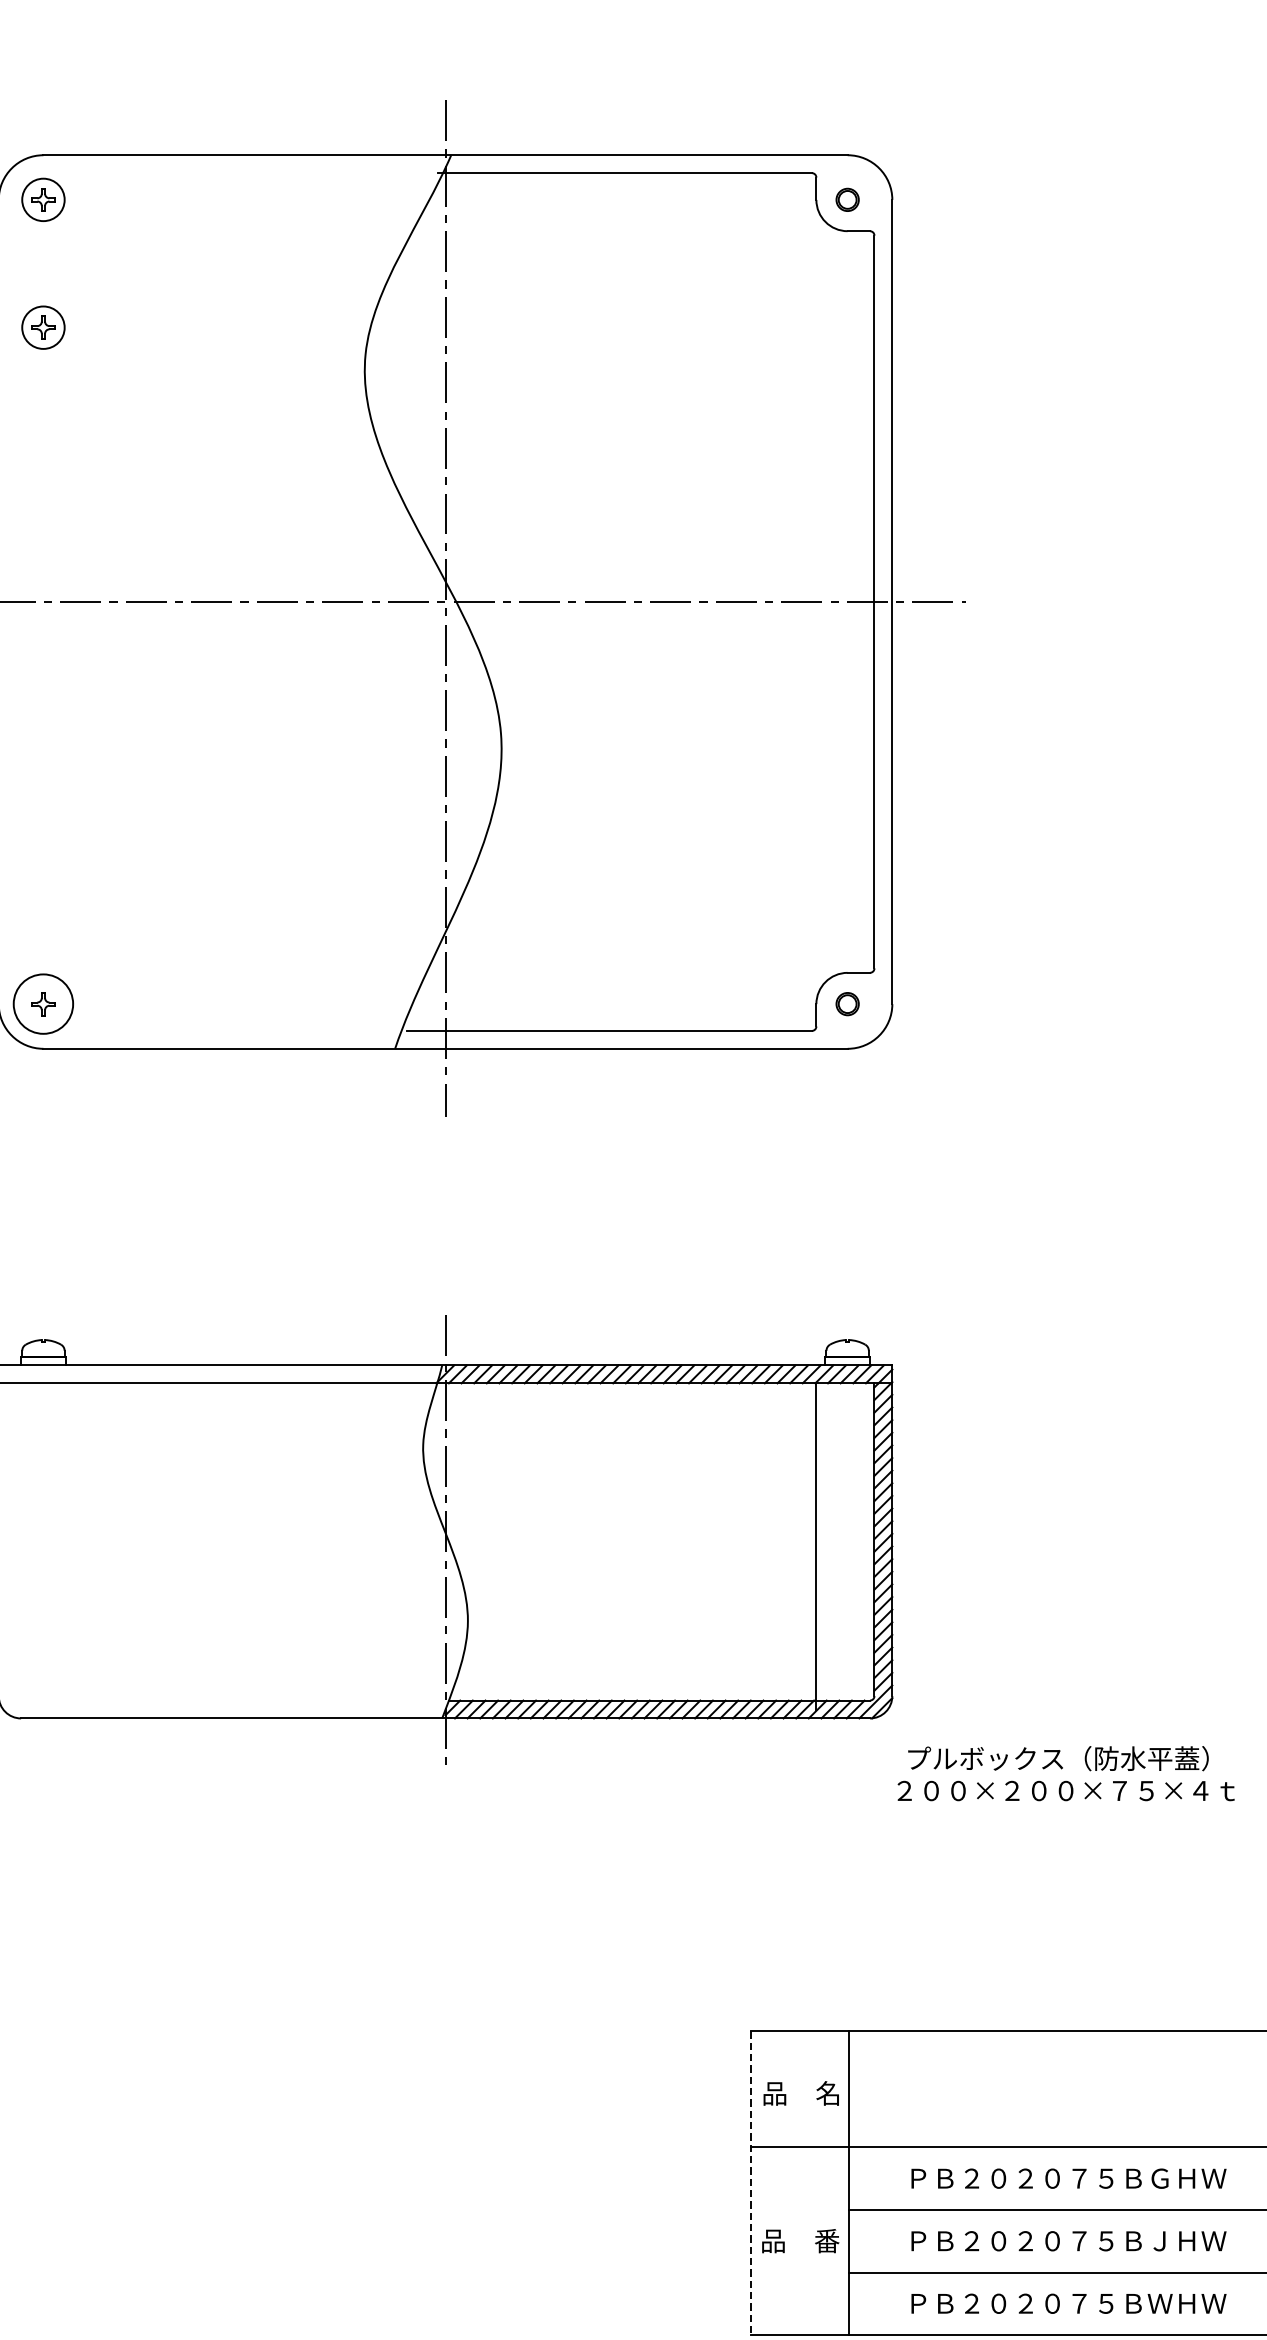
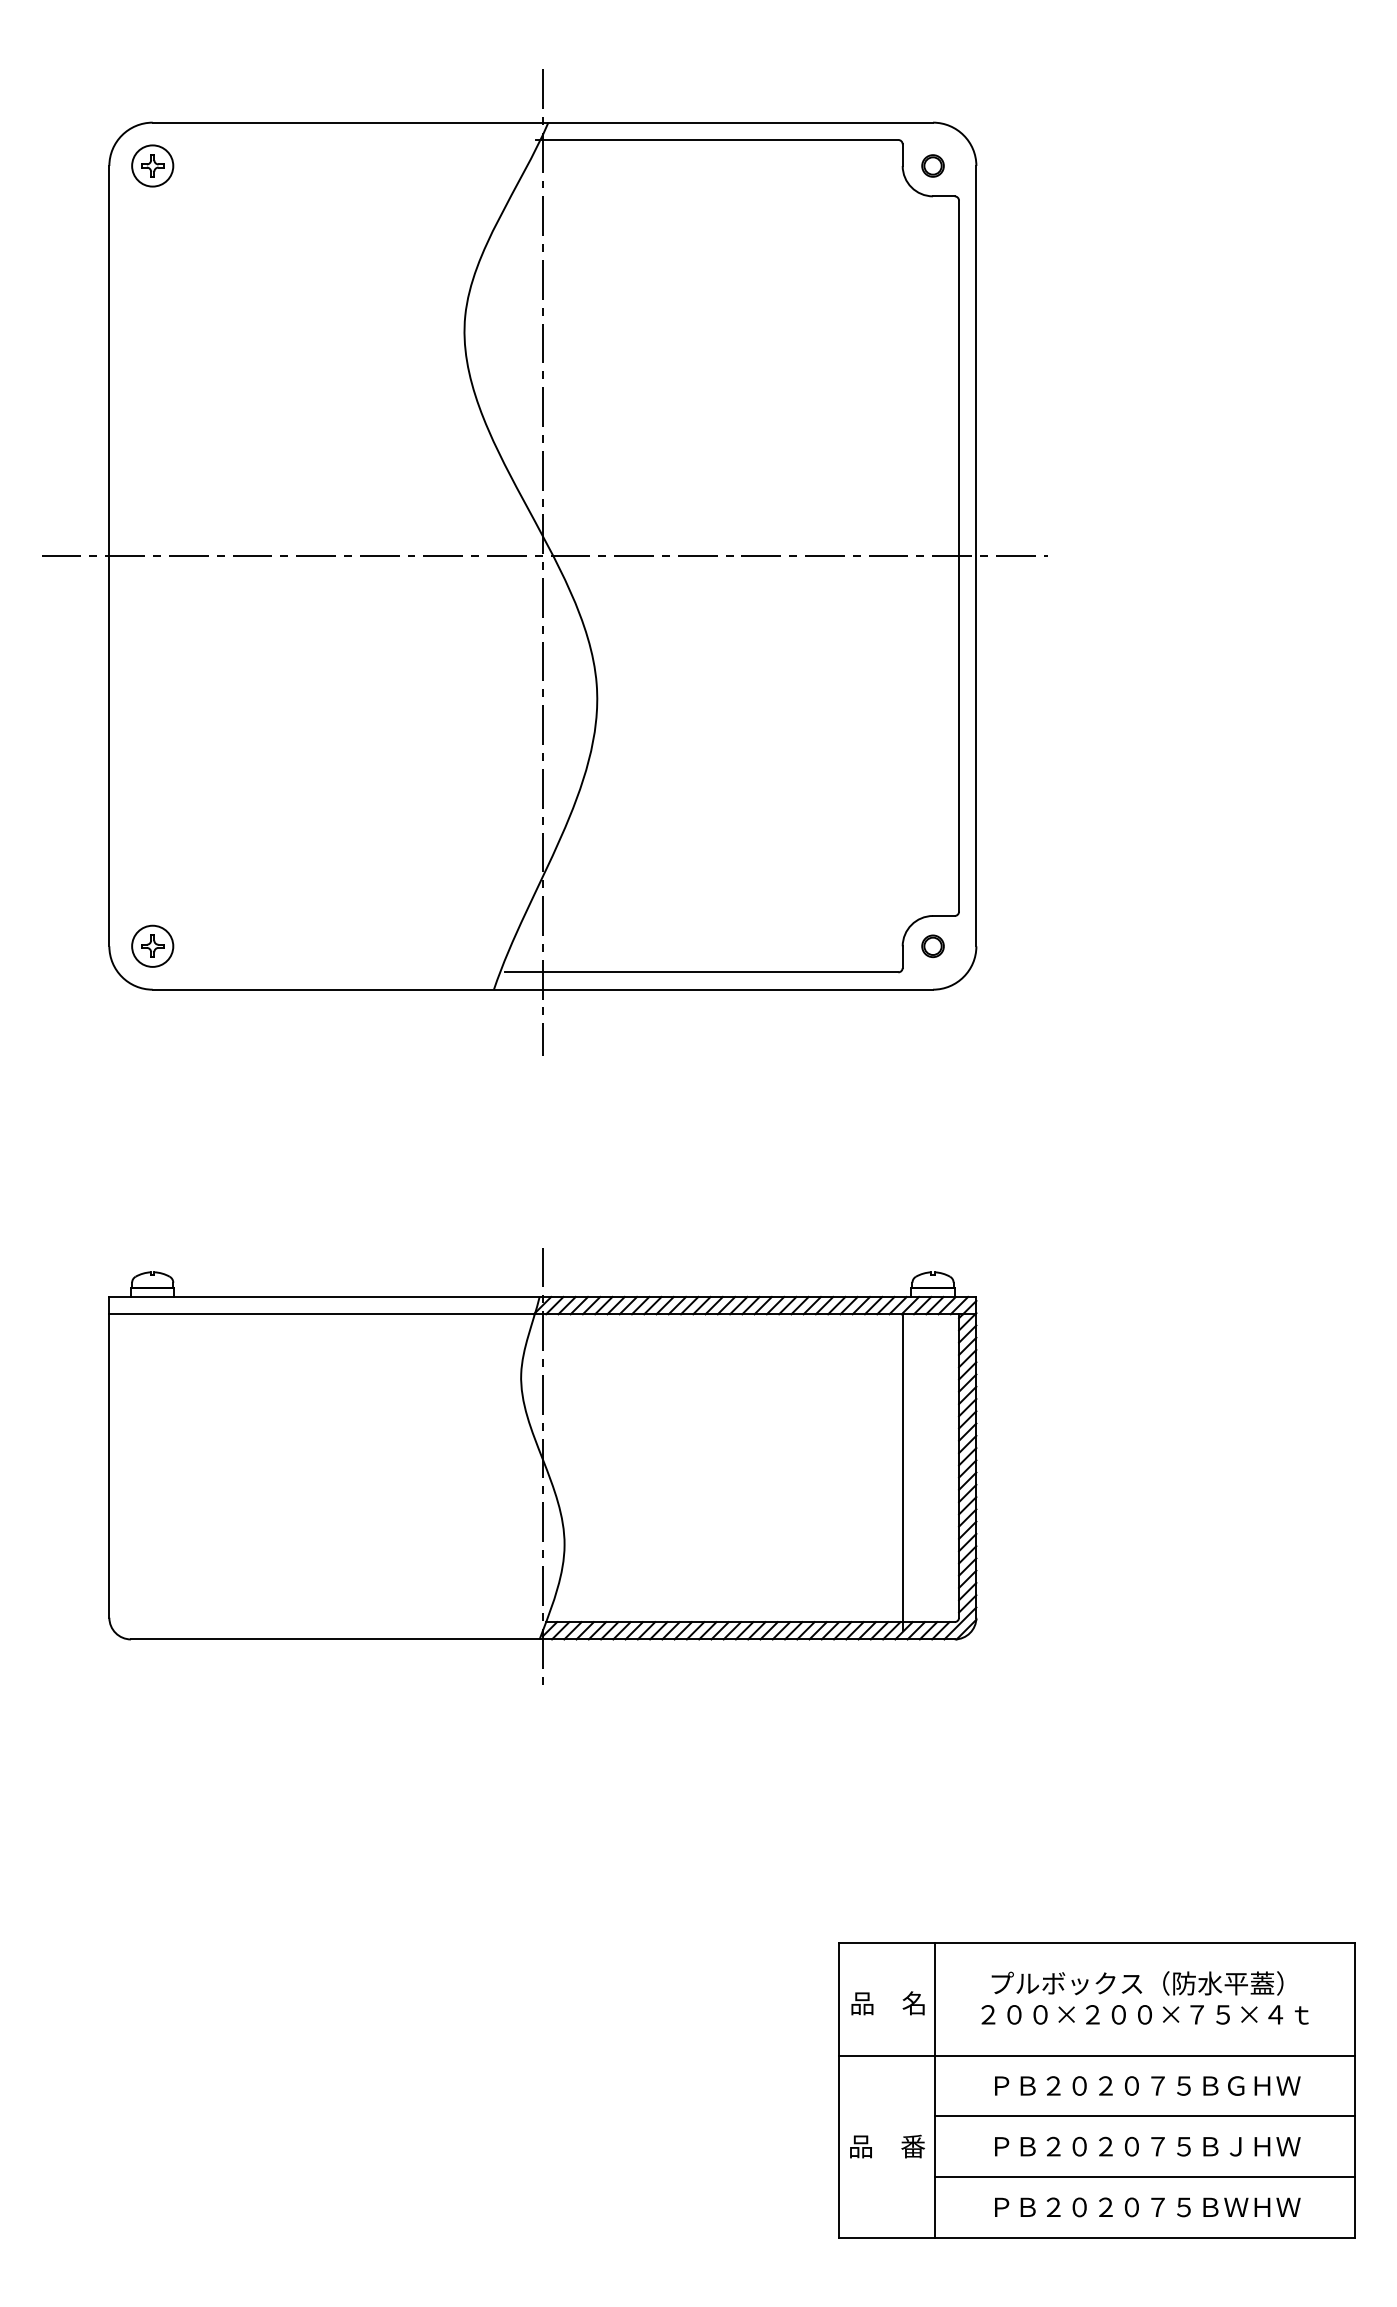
part: (43, 327) -> (152, 289), removed
circle: (43, 1003) -> (152, 945), size x0.71
text: (1065, 1773) -> (1144, 1997), moved
line: (751, 2183) -> (839, 2090), dashed -> solid

